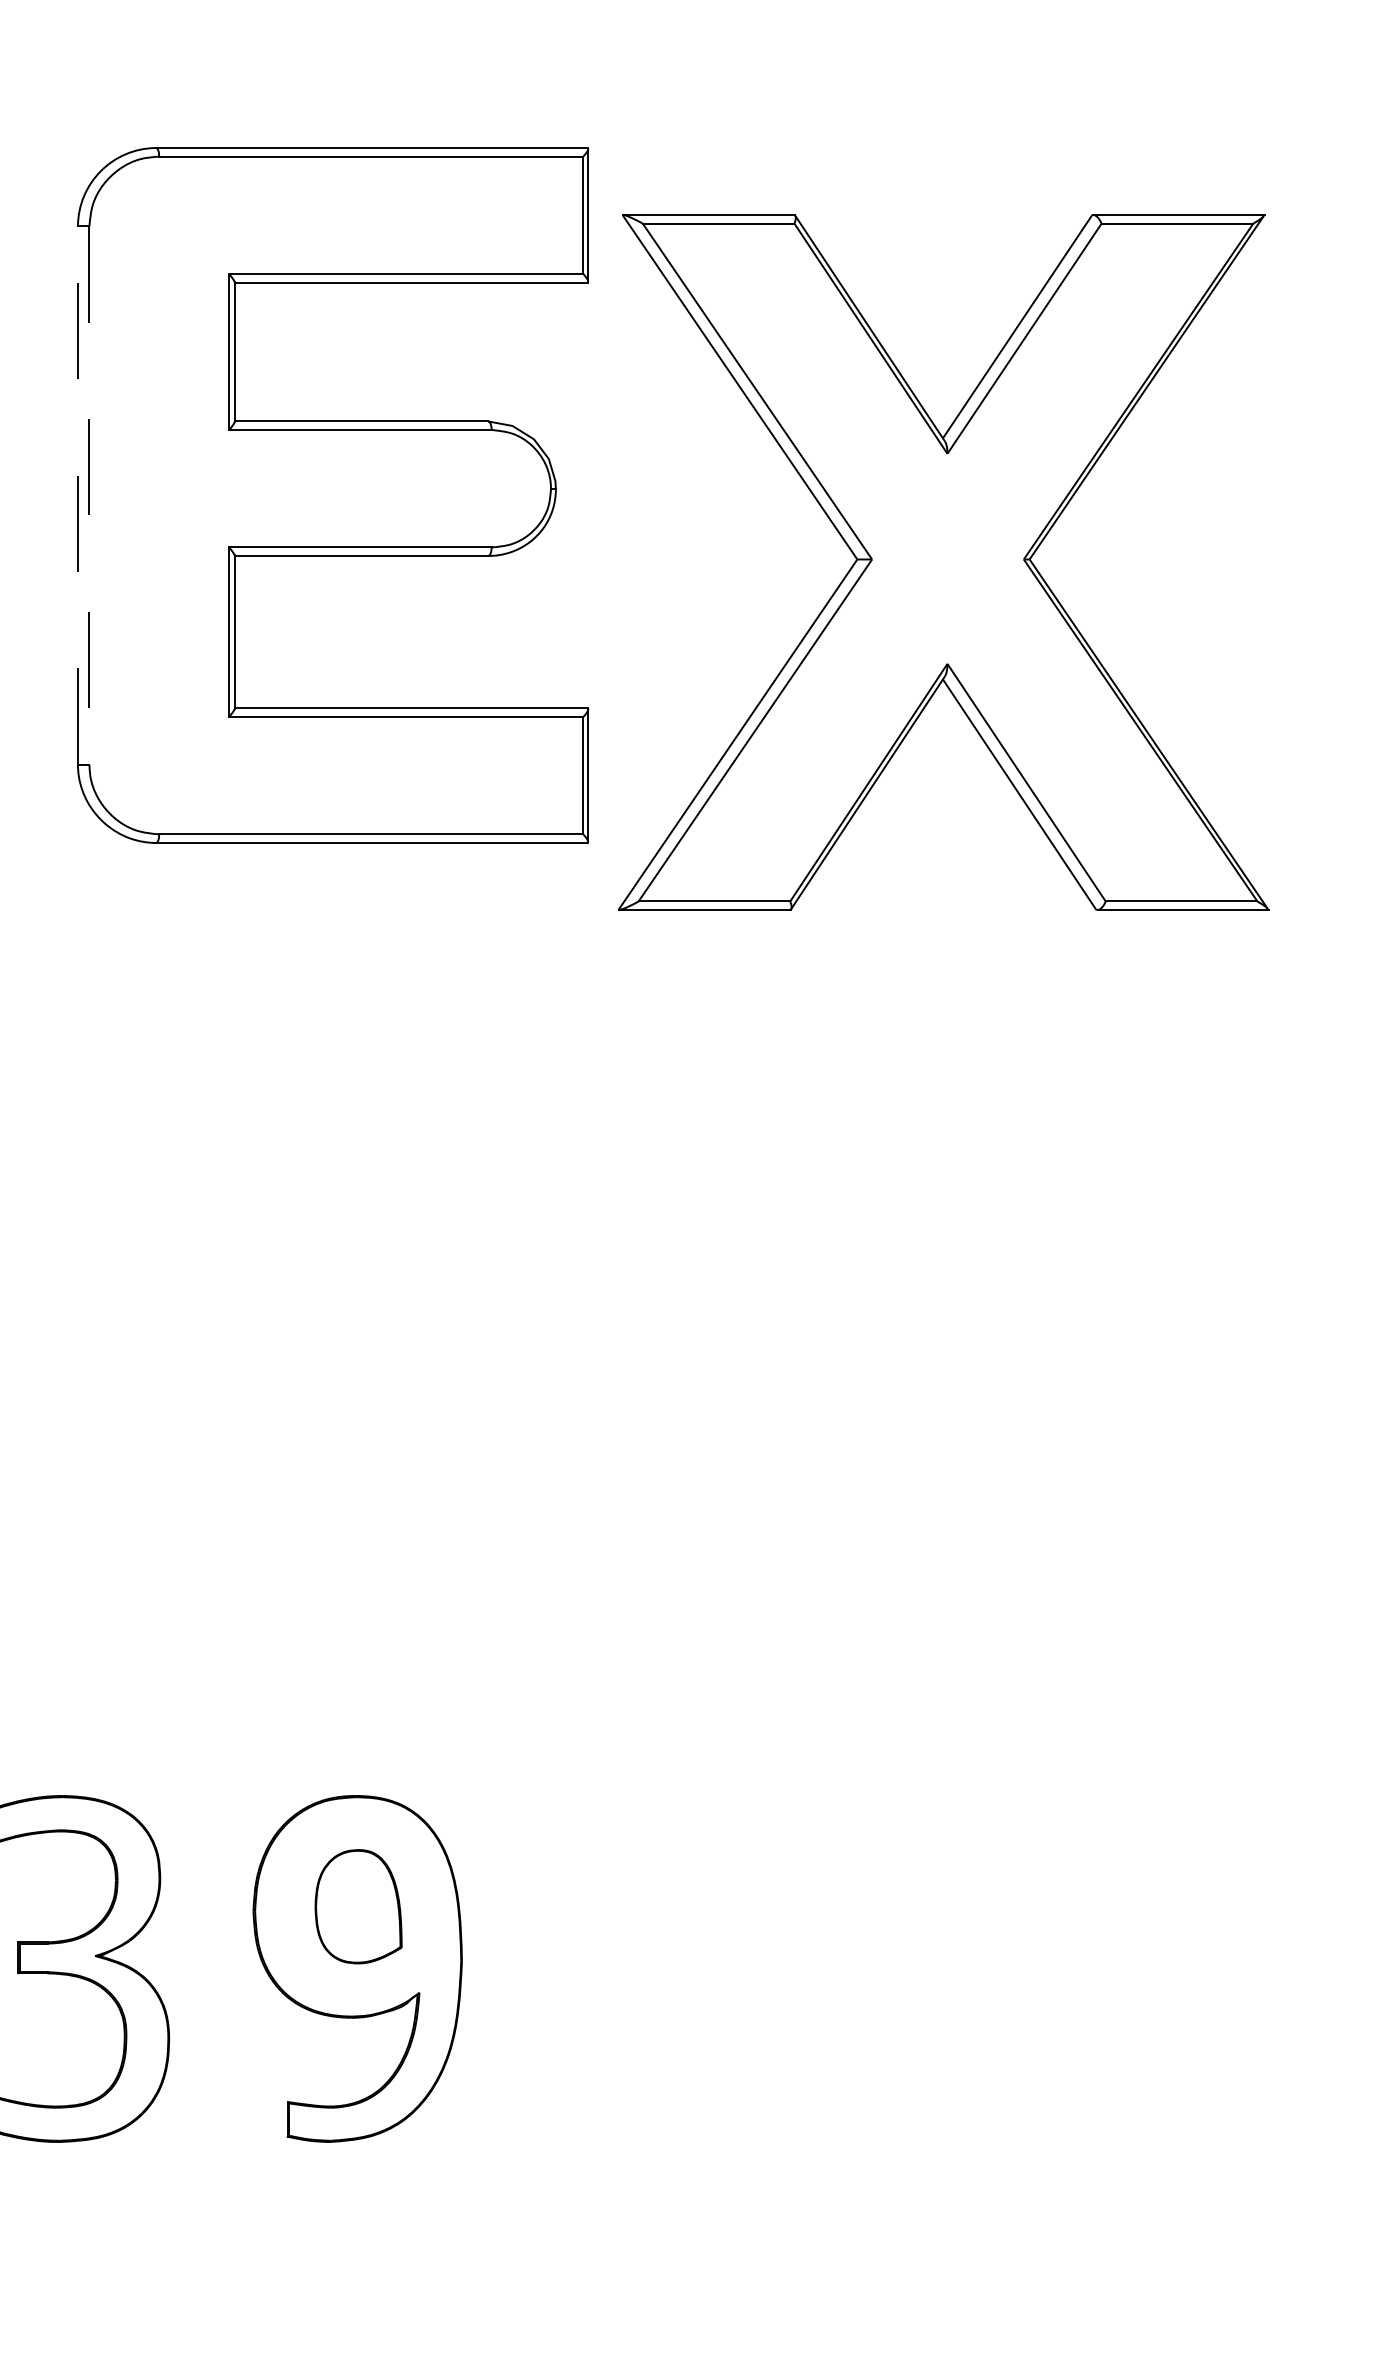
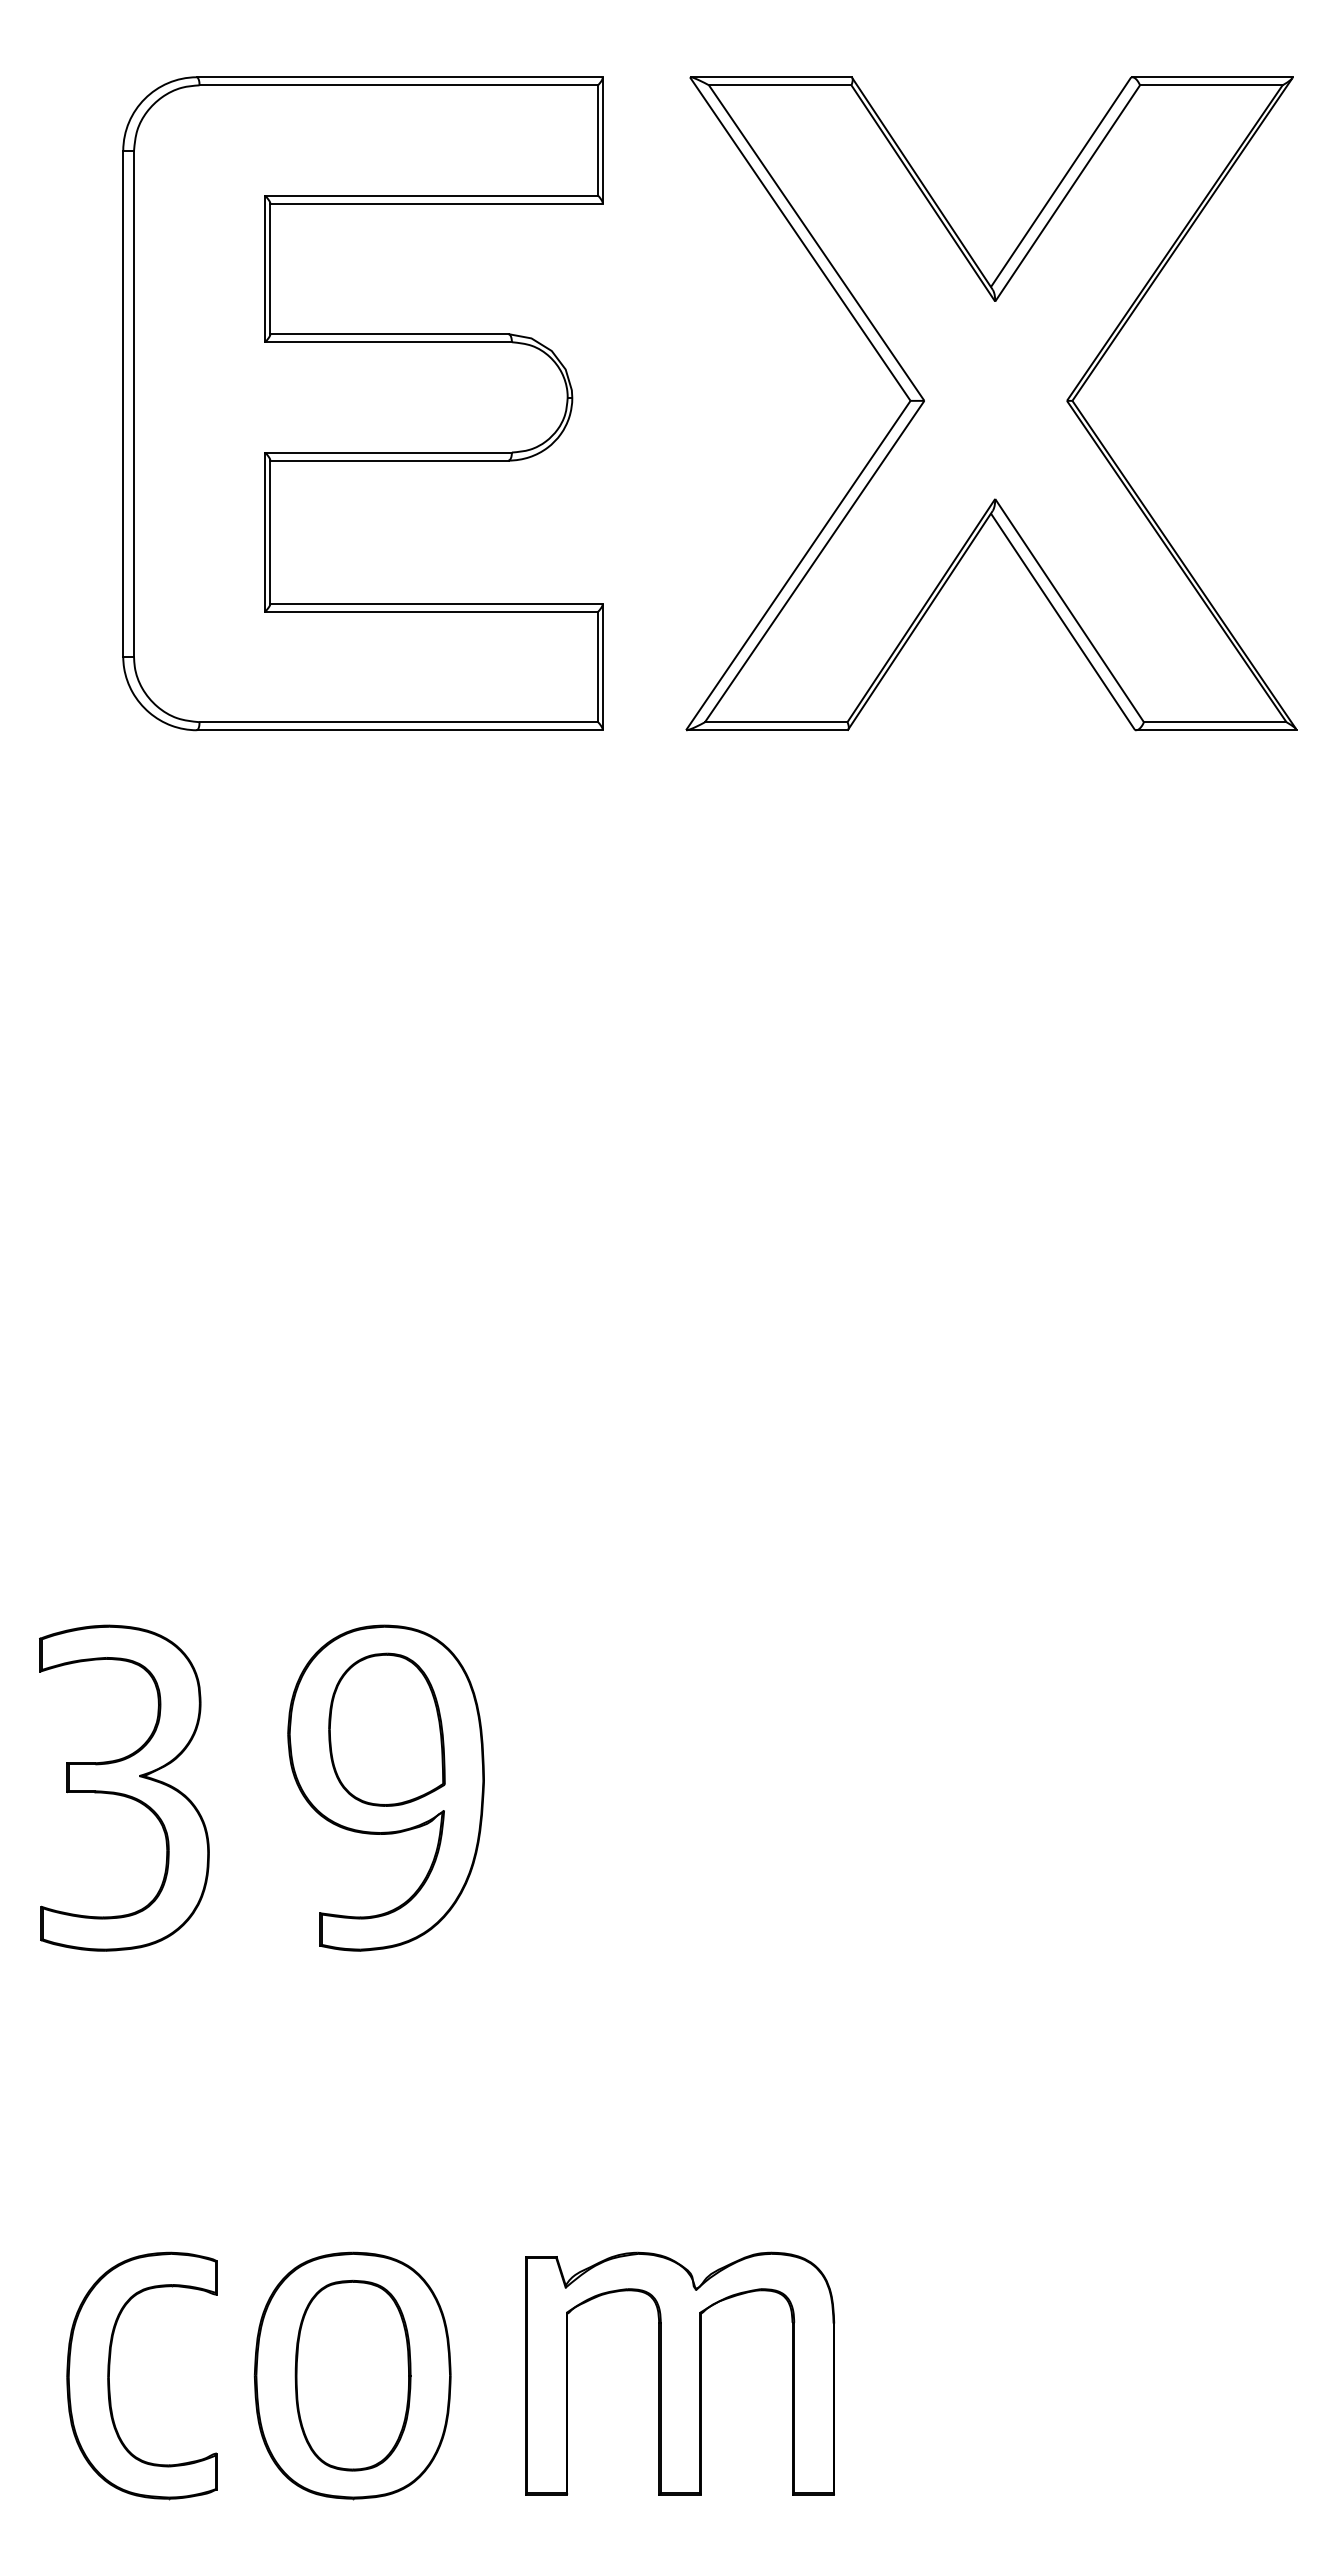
line: (78, 495) -> (123, 403), dashed -> solid
line: (89, 495) -> (134, 403), dashed -> solid
part: (943, 562) -> (991, 403), moved
part: (358, 1906) -> (386, 1729), size x1.43

